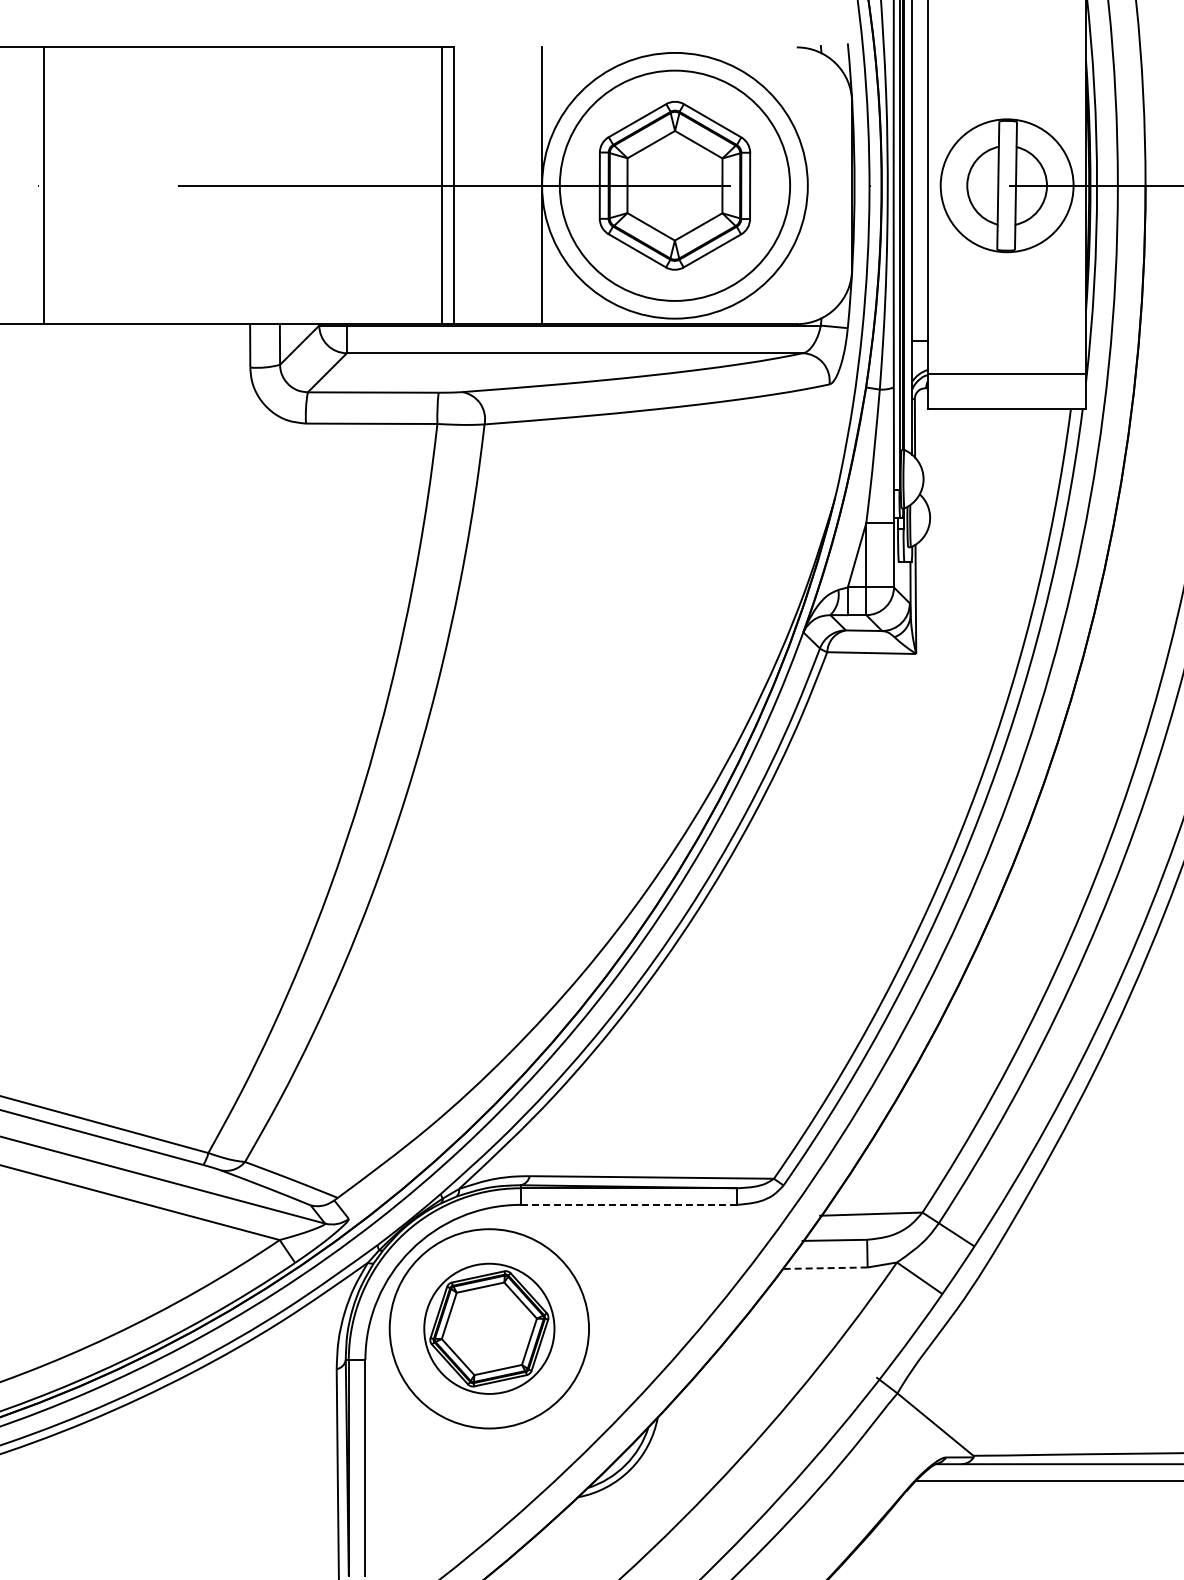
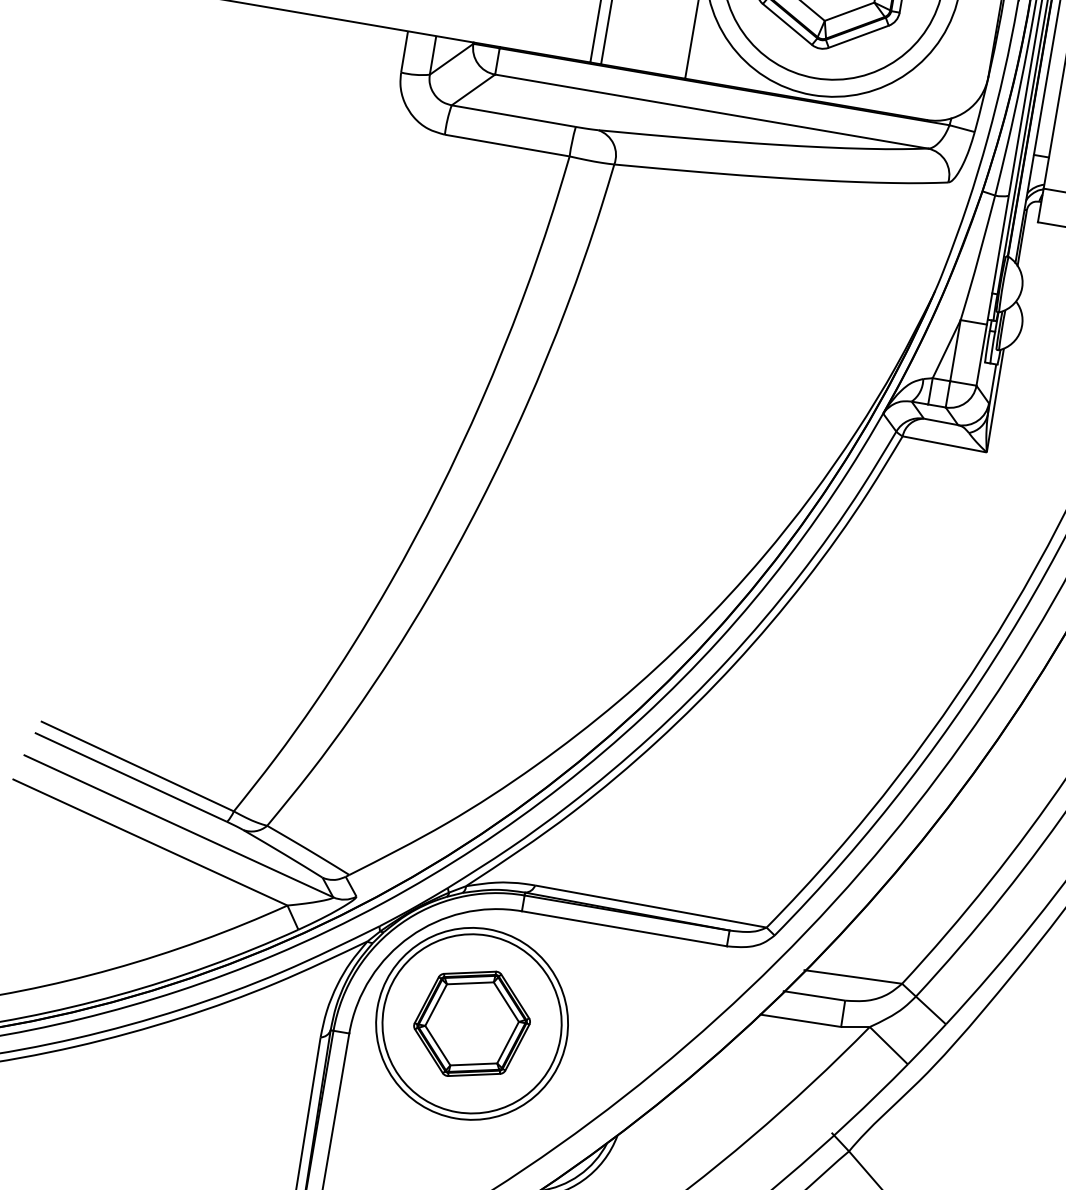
line: (628, 1204) -> (624, 928), dashed -> solid
line: (824, 1268) -> (800, 1020), dashed -> solid
circle: (489, 1328) -> (472, 1023), size x1.43

